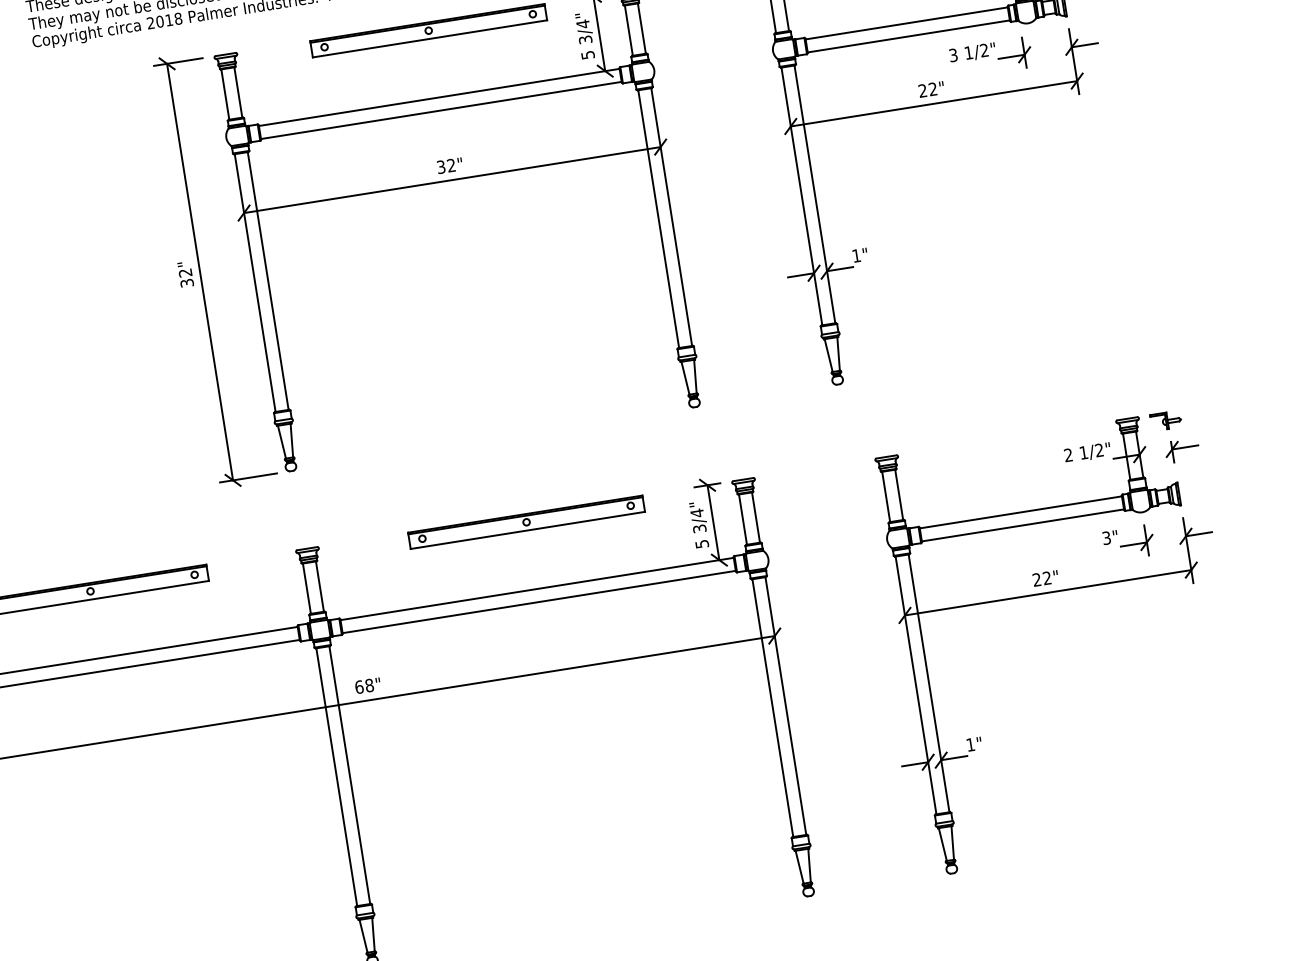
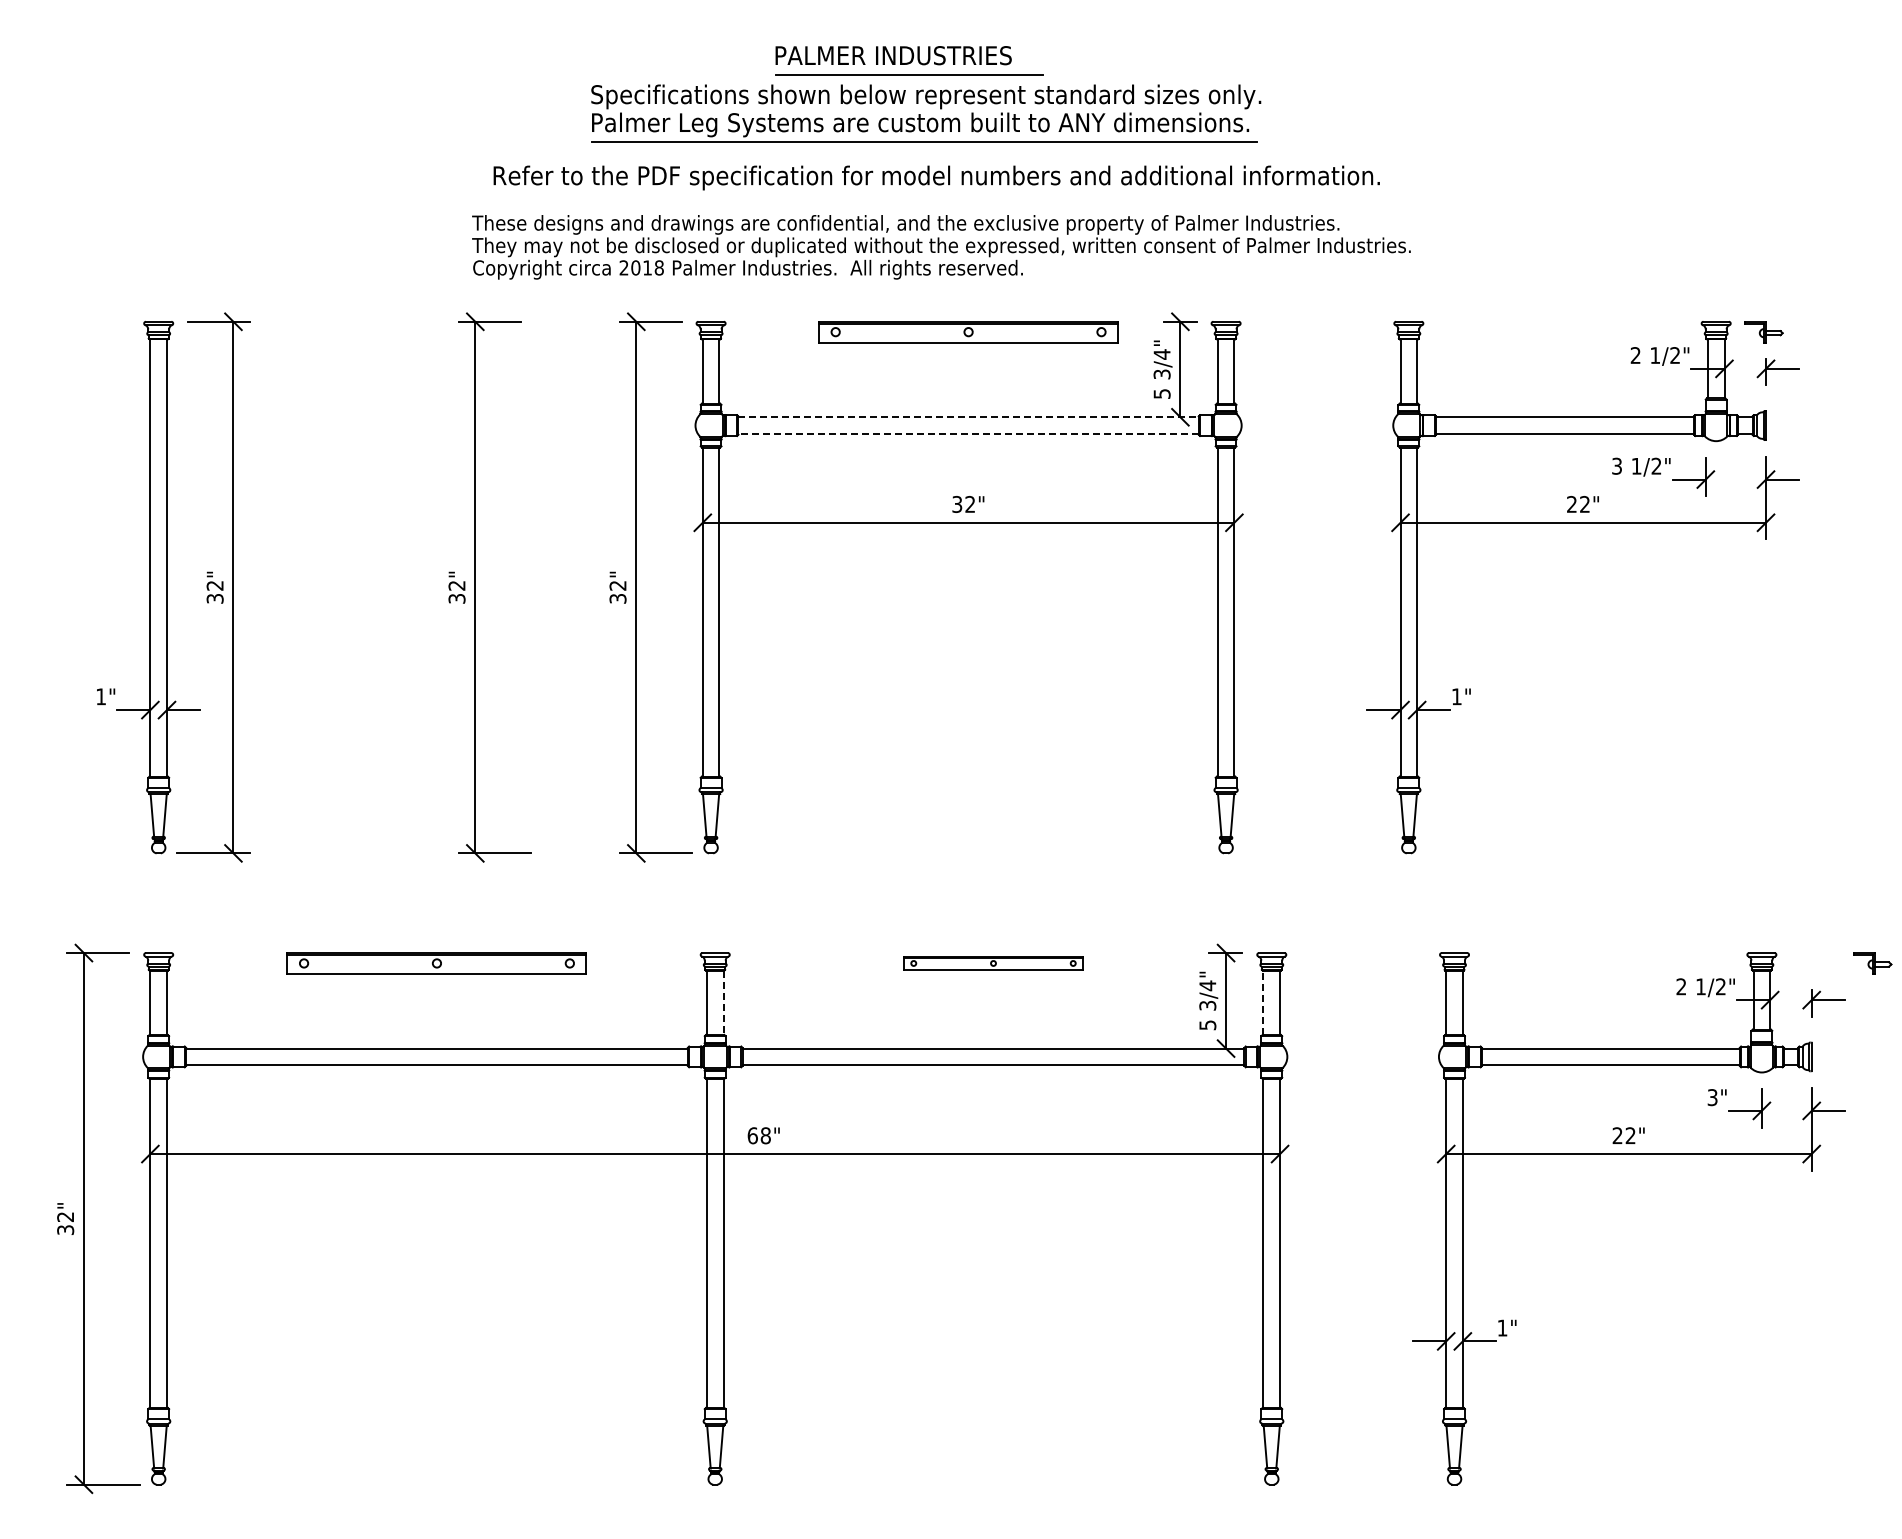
line: (440, 97) -> (969, 417), solid -> dashed
line: (441, 110) -> (968, 433), solid -> dashed
part: (74, 292) -> (475, 587), added
part: (1165, 421) -> (1872, 963), moved
line: (742, 519) -> (1263, 1002), solid -> dashed
part: (526, 522) -> (993, 963), size x0.6
line: (319, 587) -> (723, 1003), solid -> dashed

